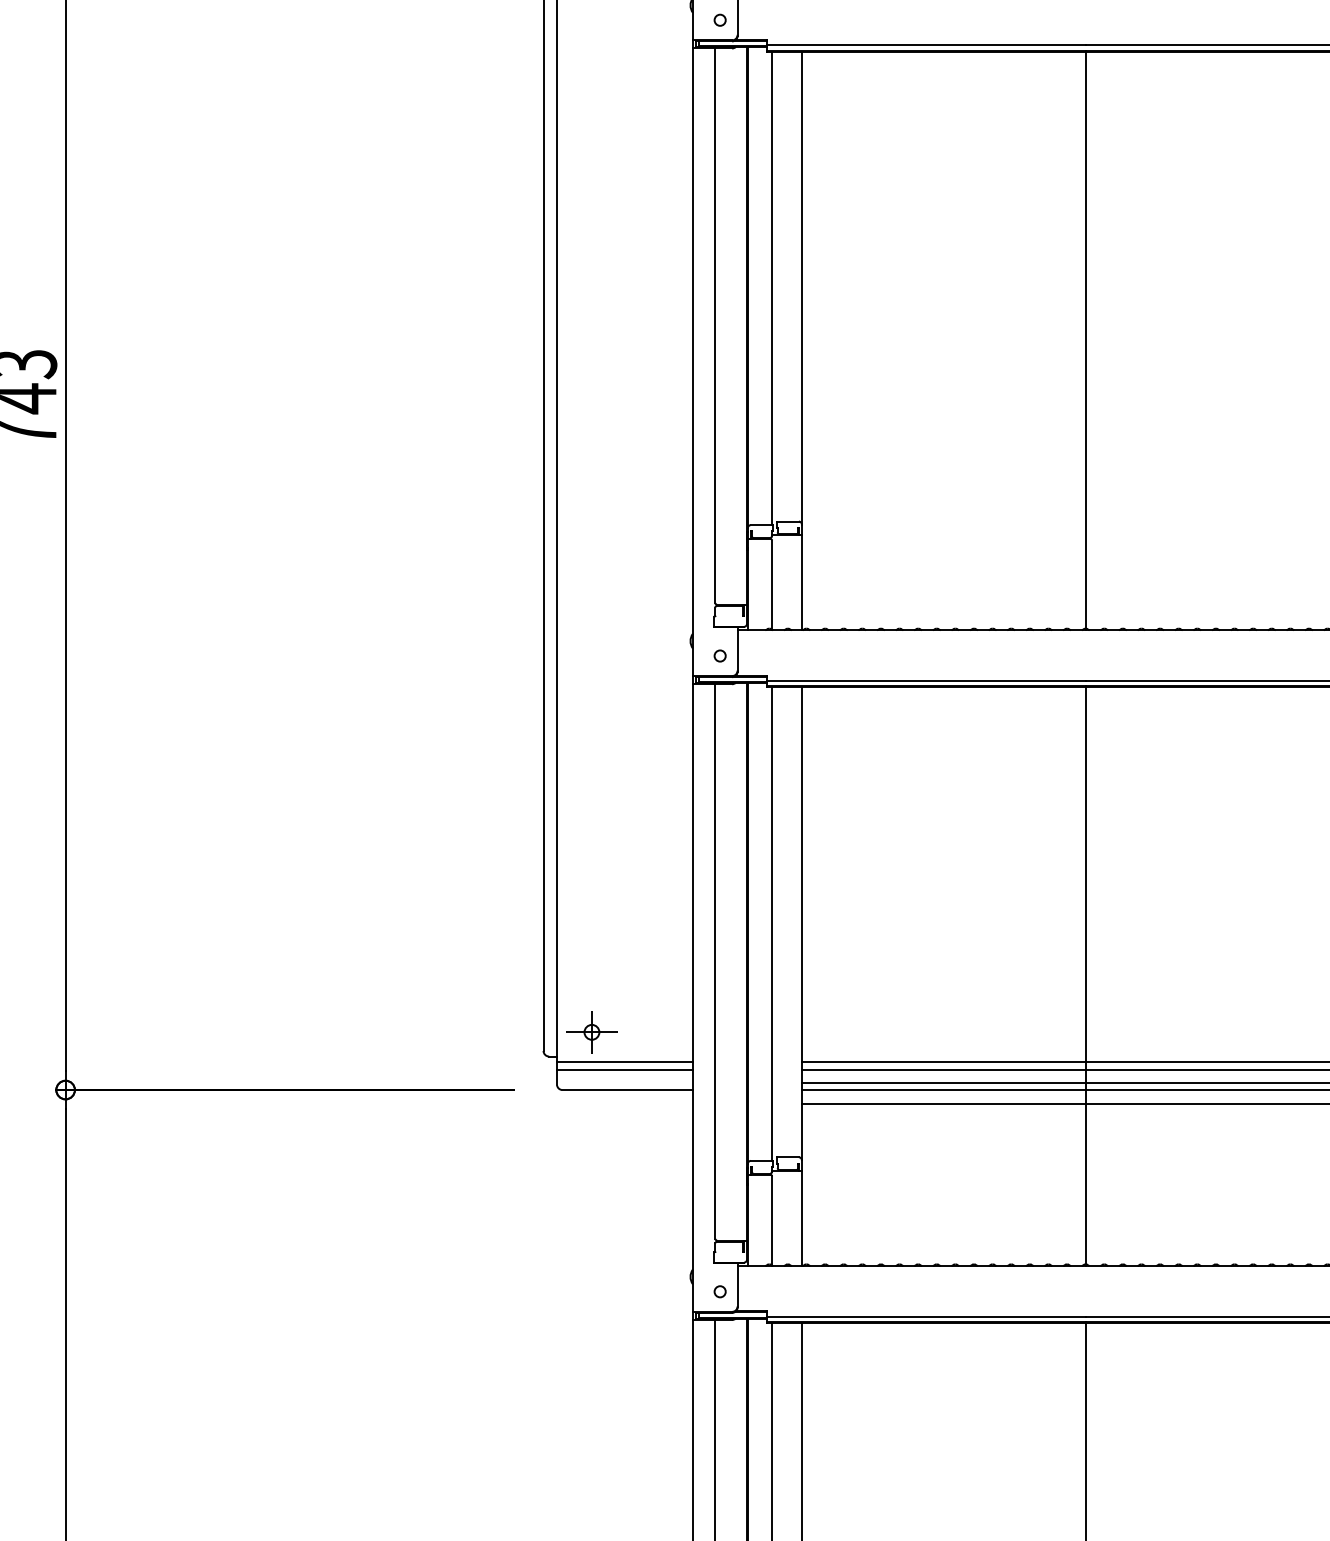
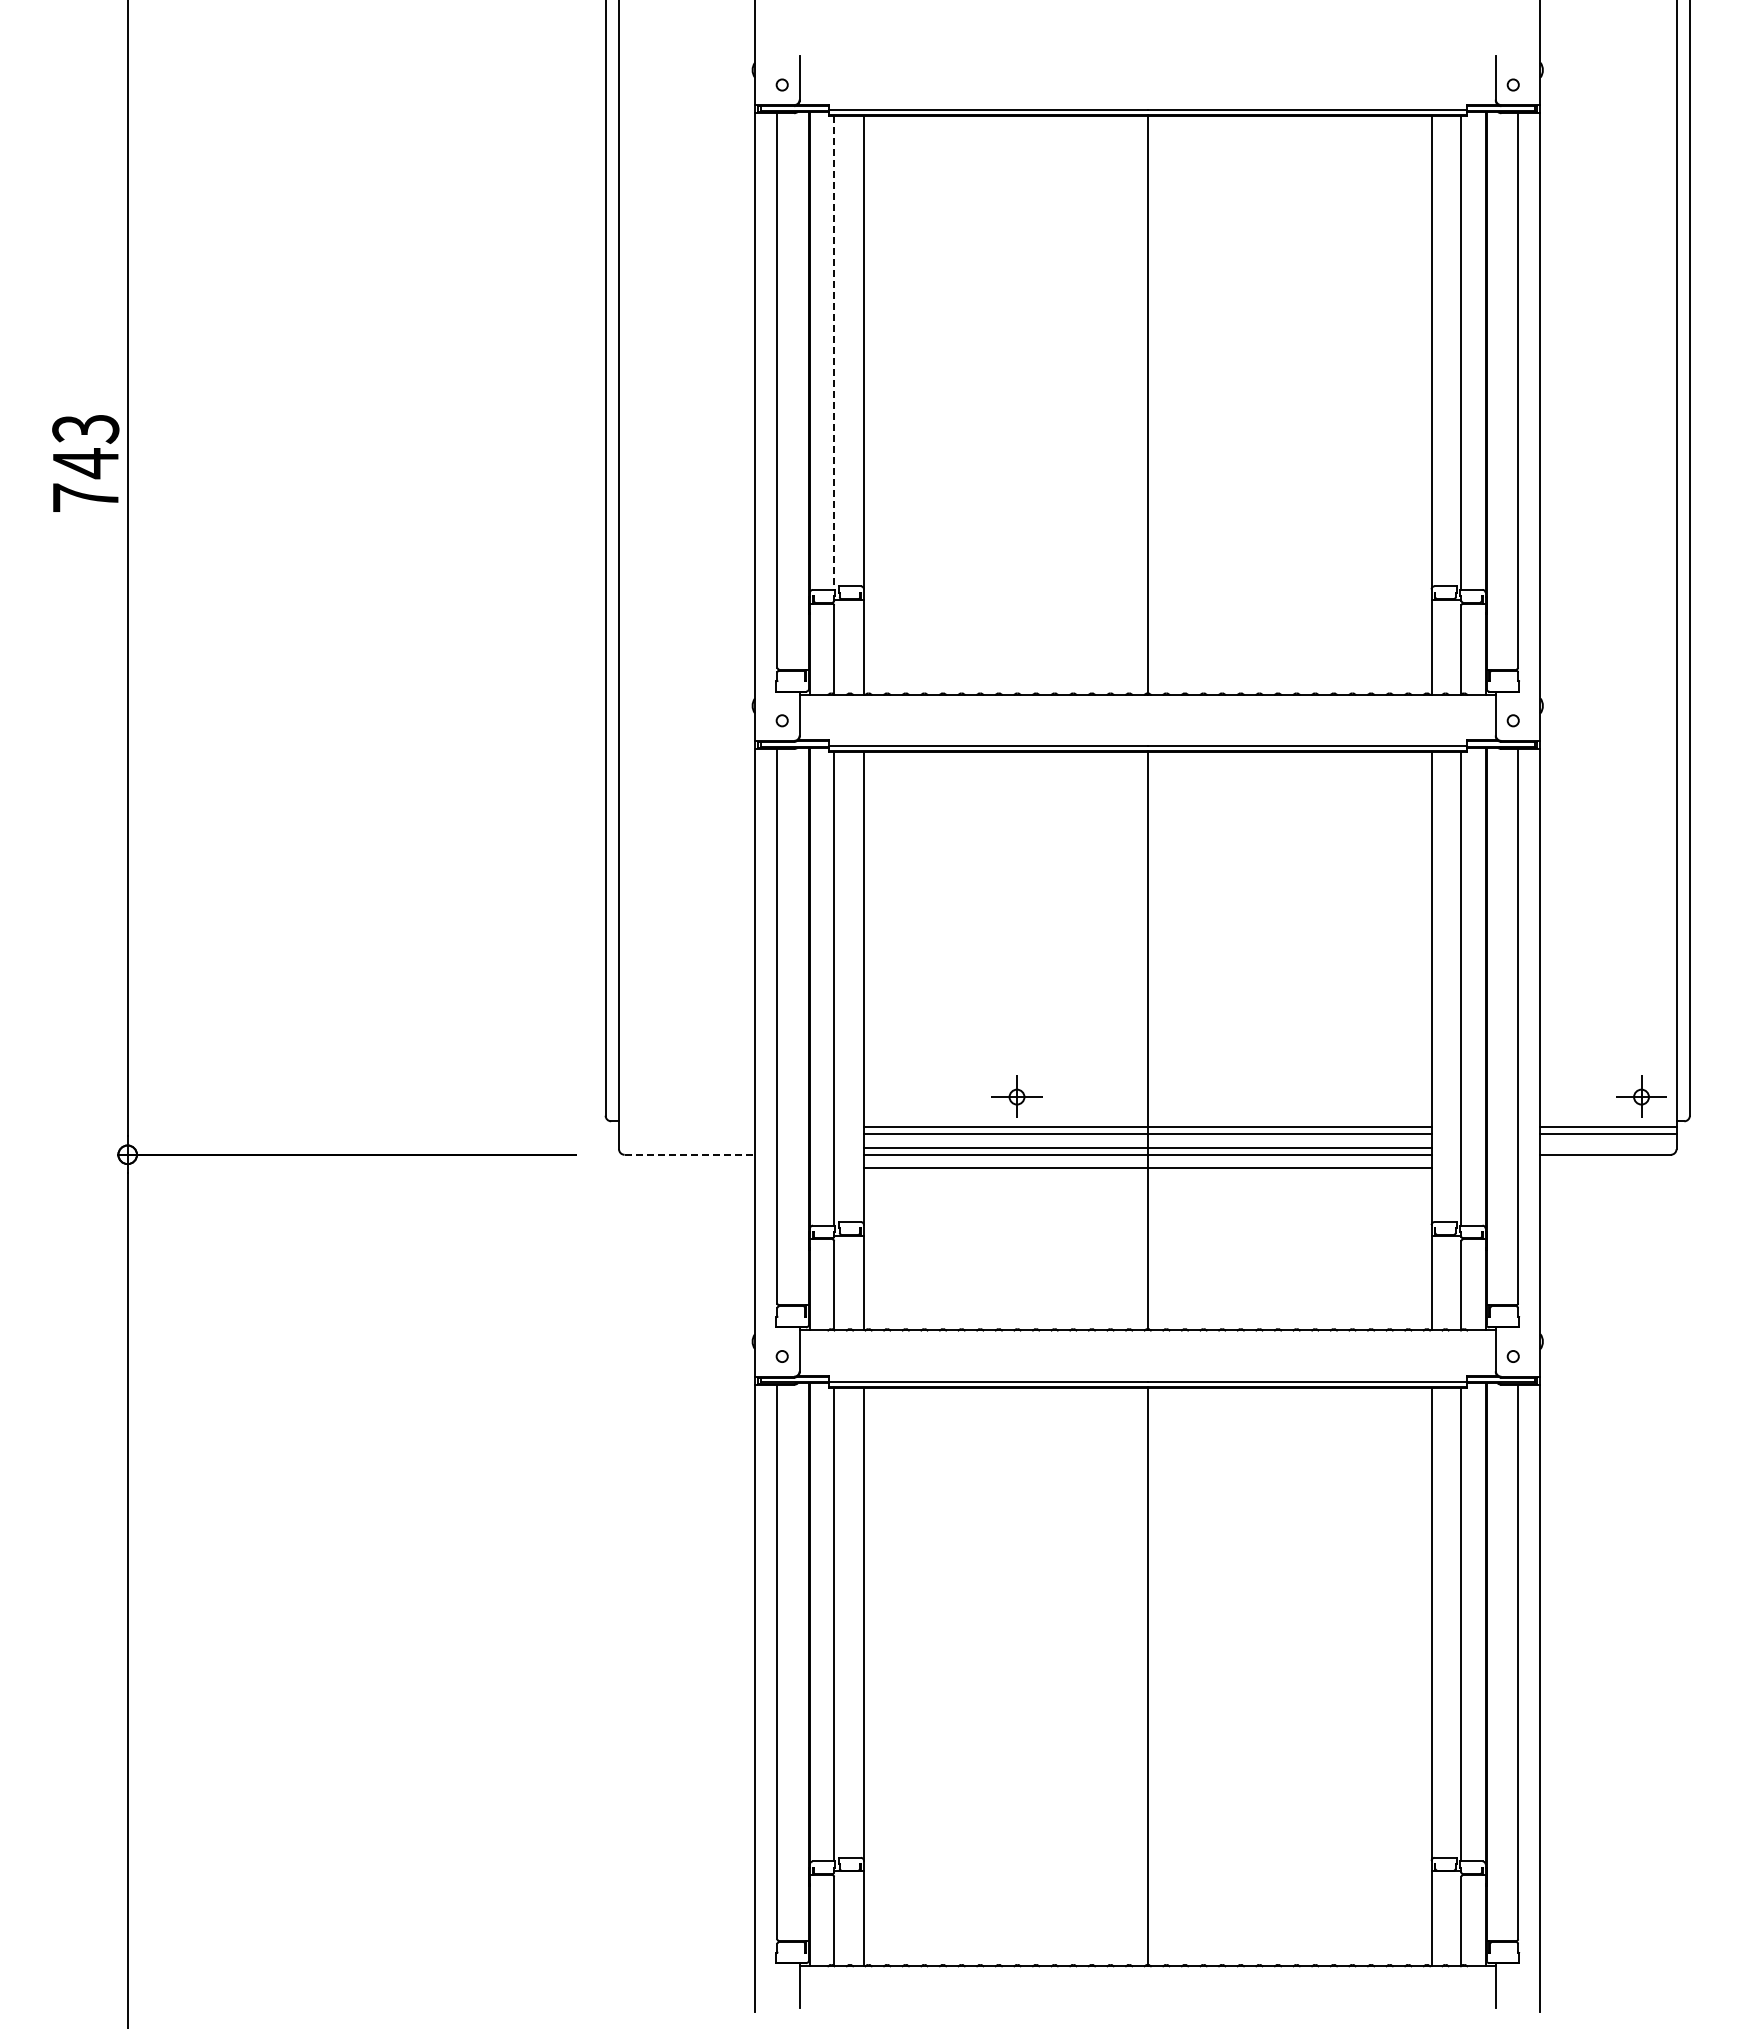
line: (772, 288) -> (834, 353), solid -> dashed
part: (591, 1031) -> (1016, 1096), moved
line: (625, 1061) -> (687, 1126), removed
line: (625, 1069) -> (687, 1134), removed
line: (628, 1089) -> (690, 1154), solid -> dashed

